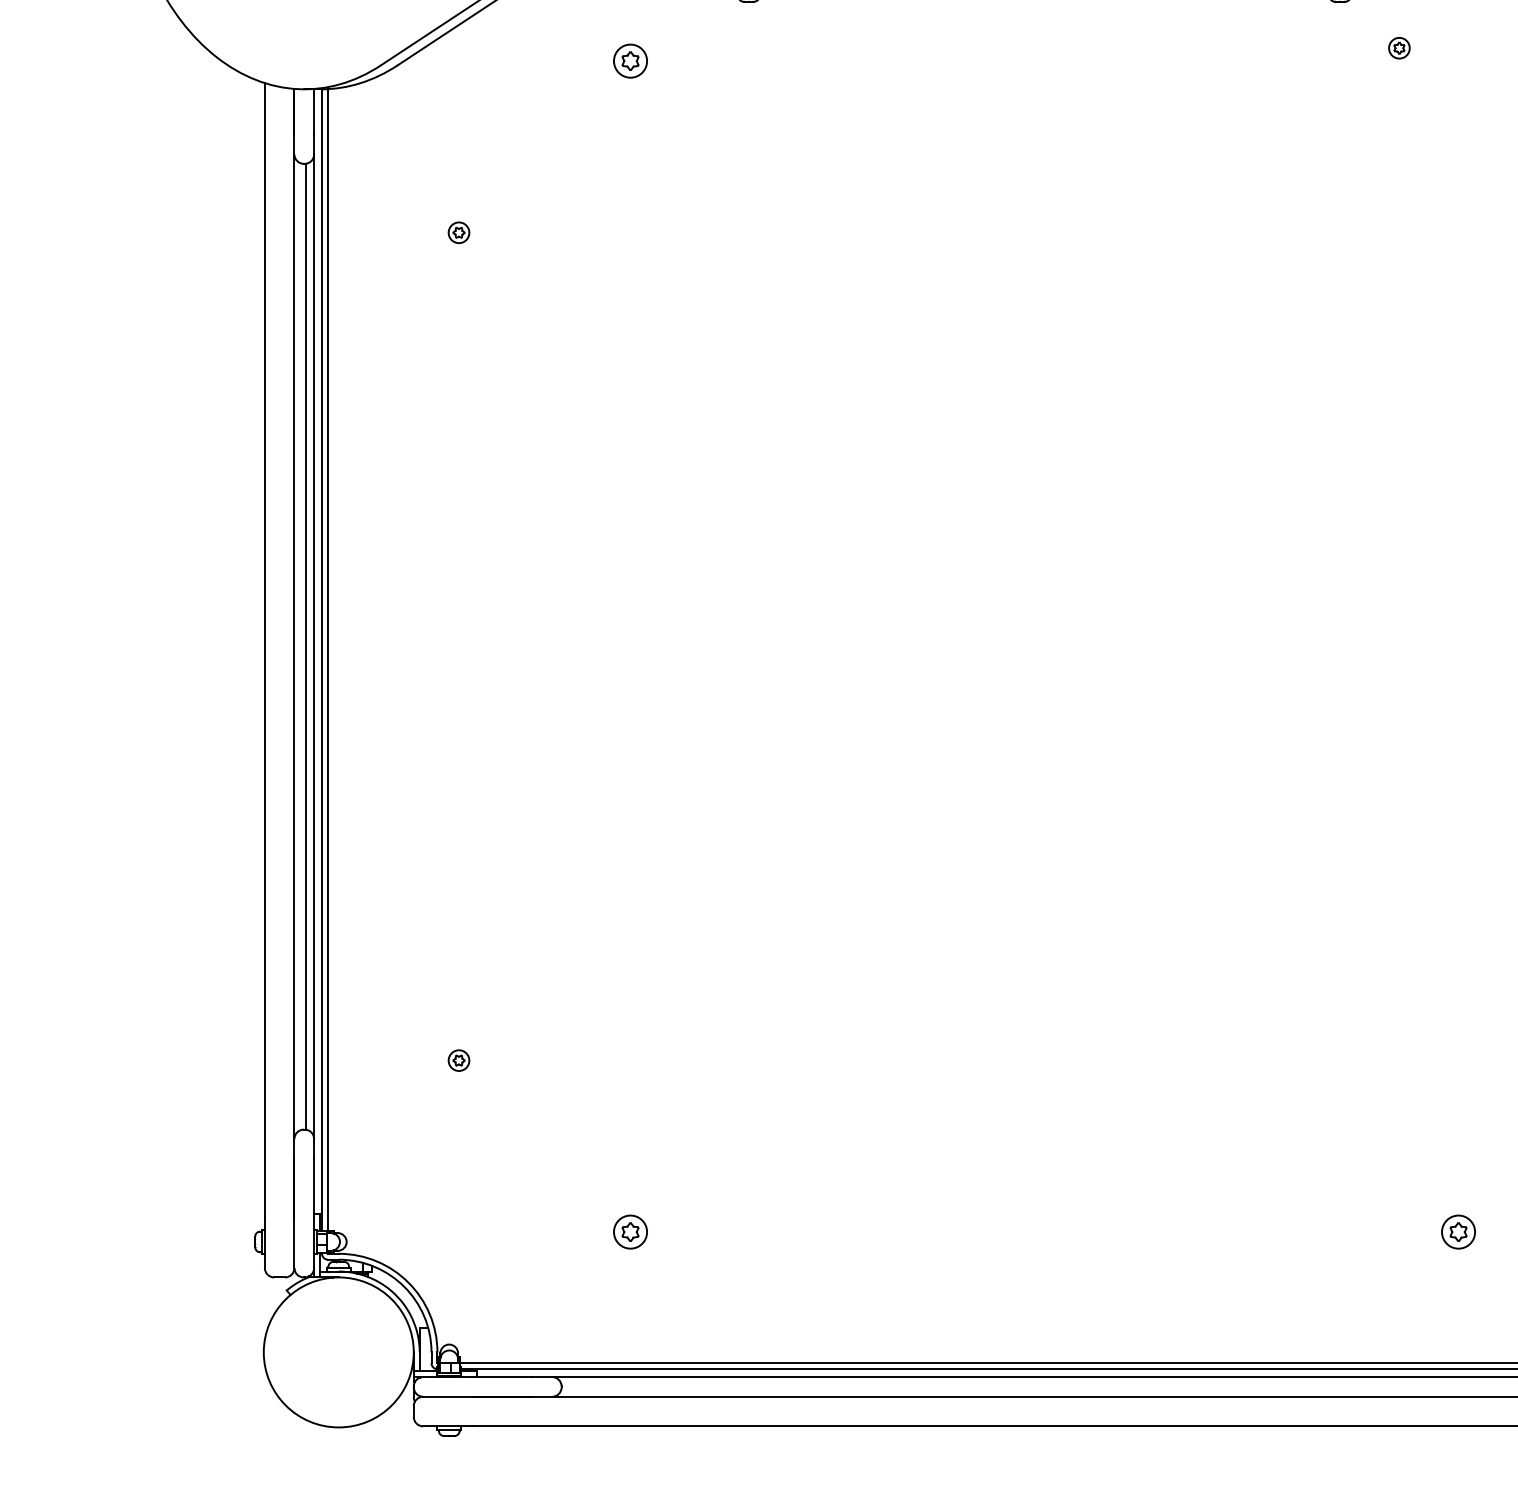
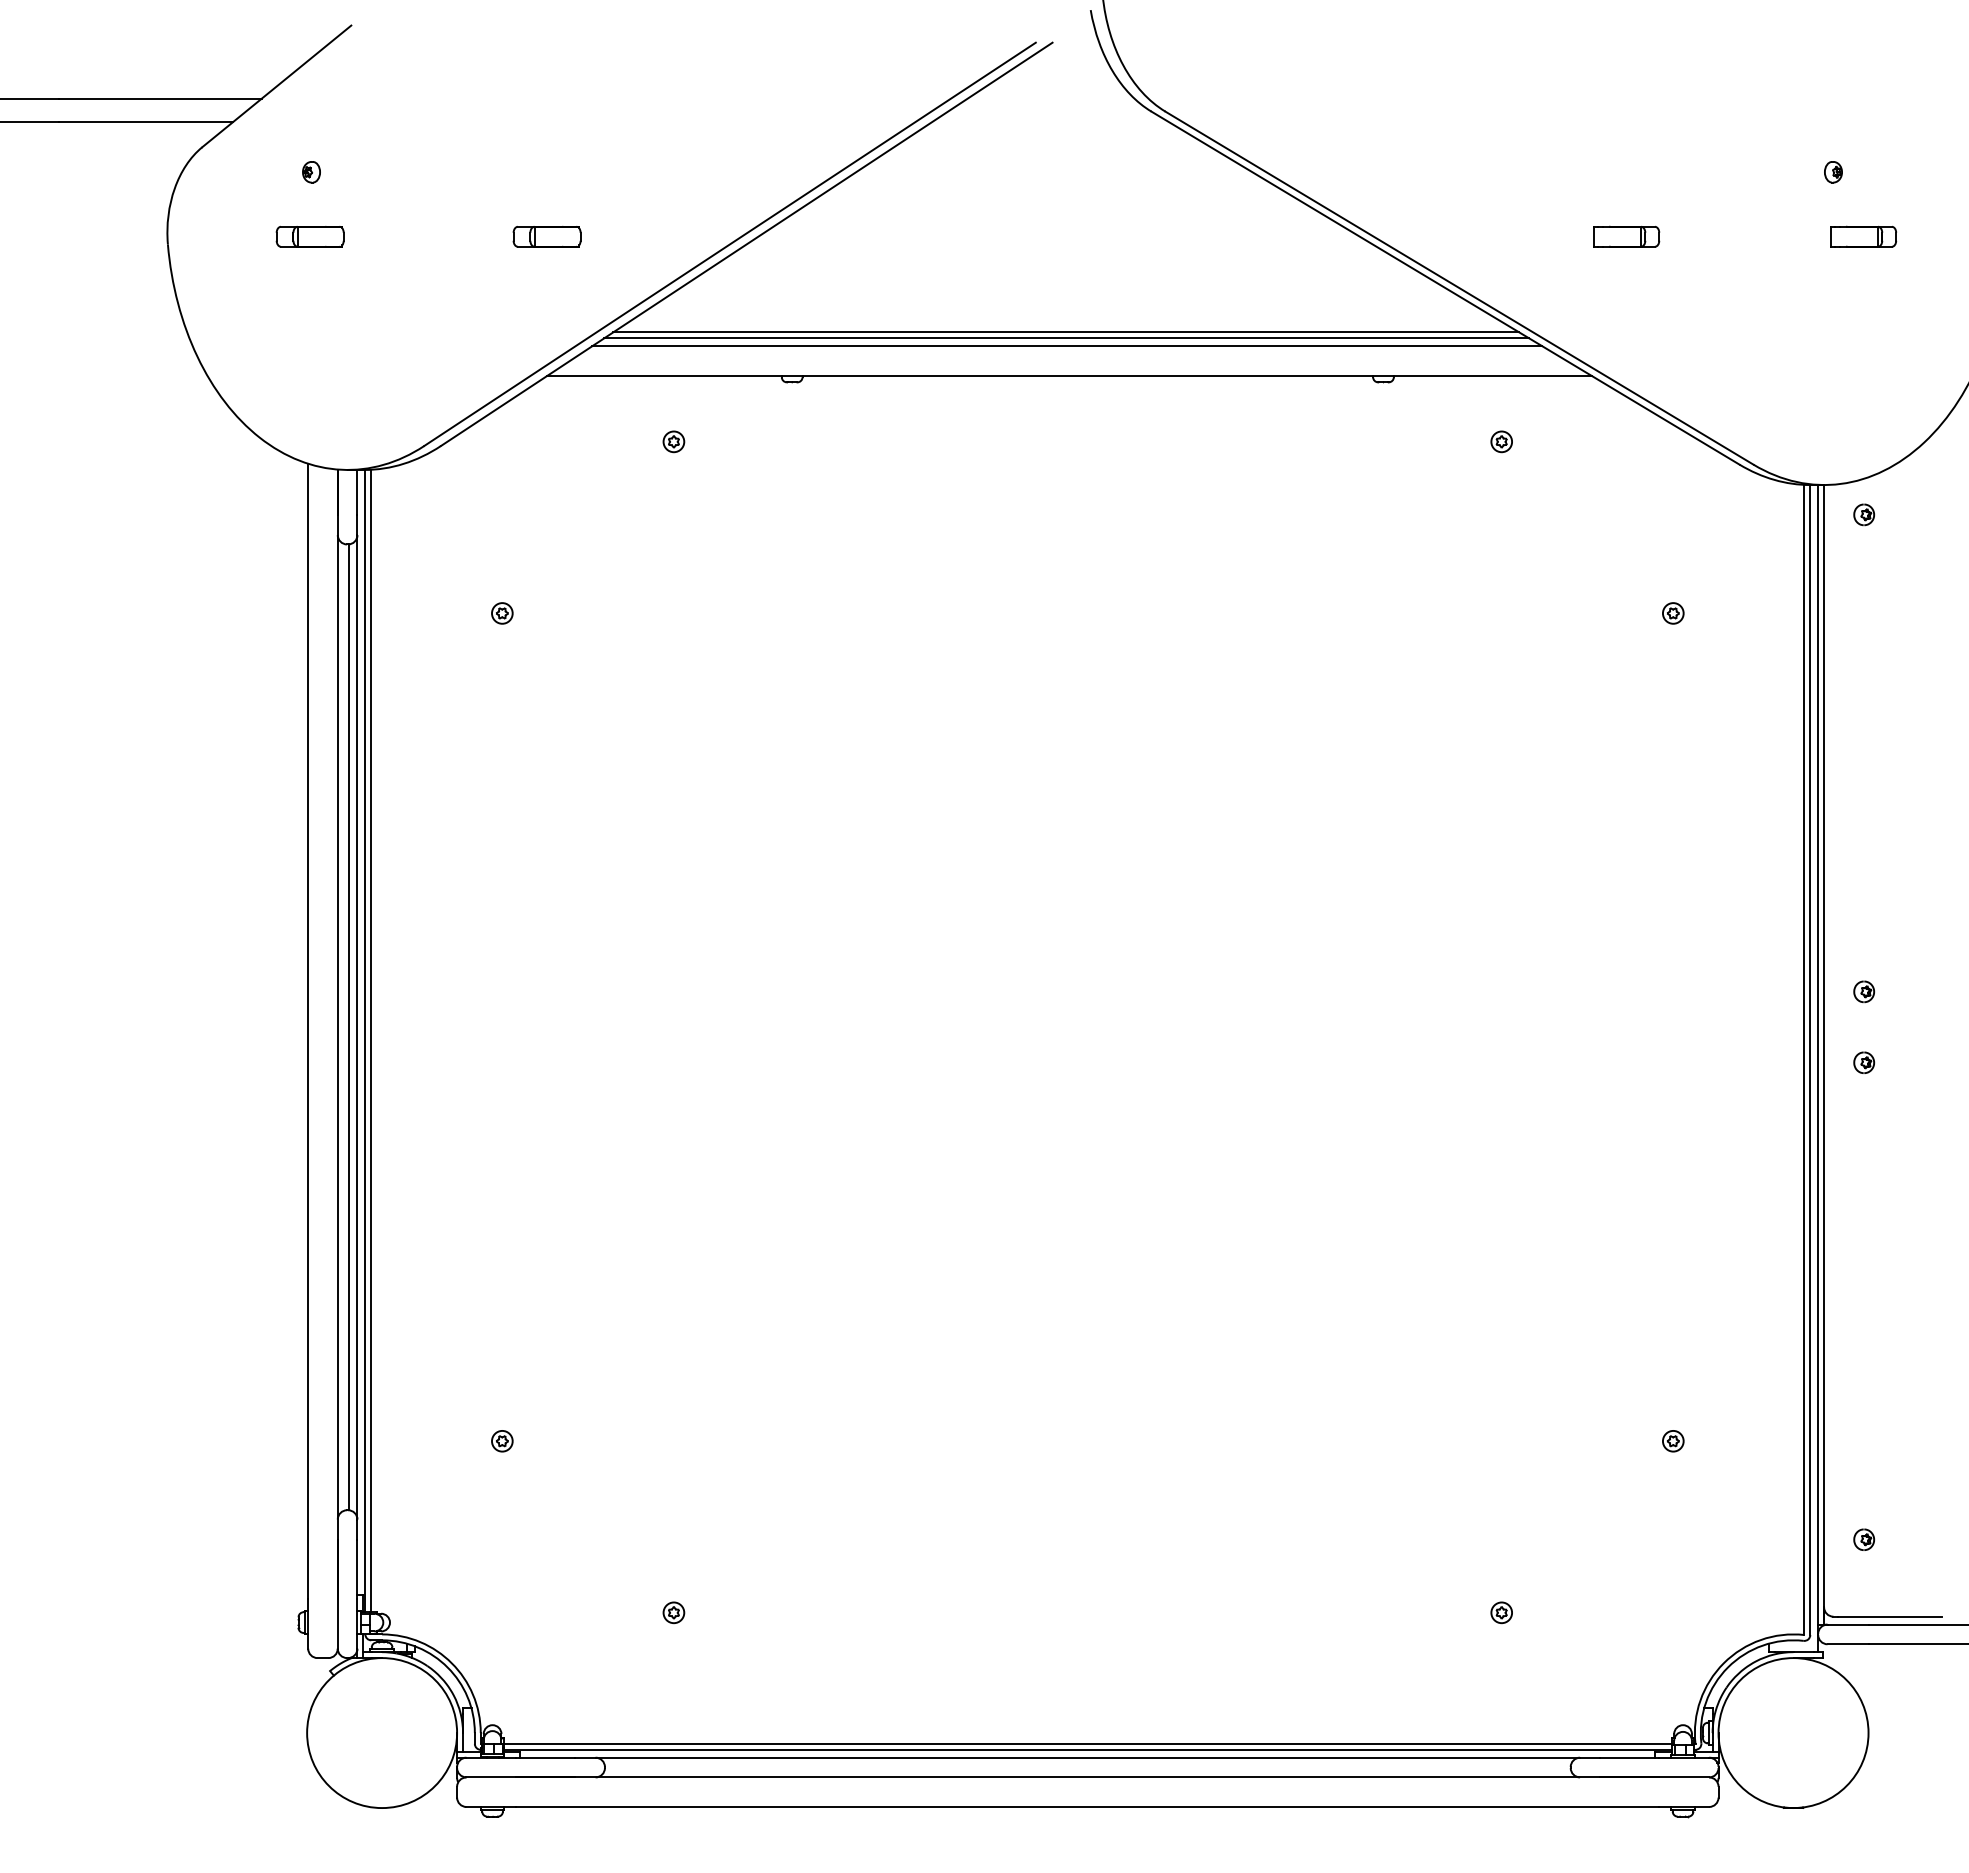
part: (1399, 47) -> (1501, 441), moved
part: (630, 60) -> (673, 441), size x0.62
part: (630, 1231) -> (673, 1612), size x0.62
part: (1458, 1231) -> (1501, 1612), size x0.62

